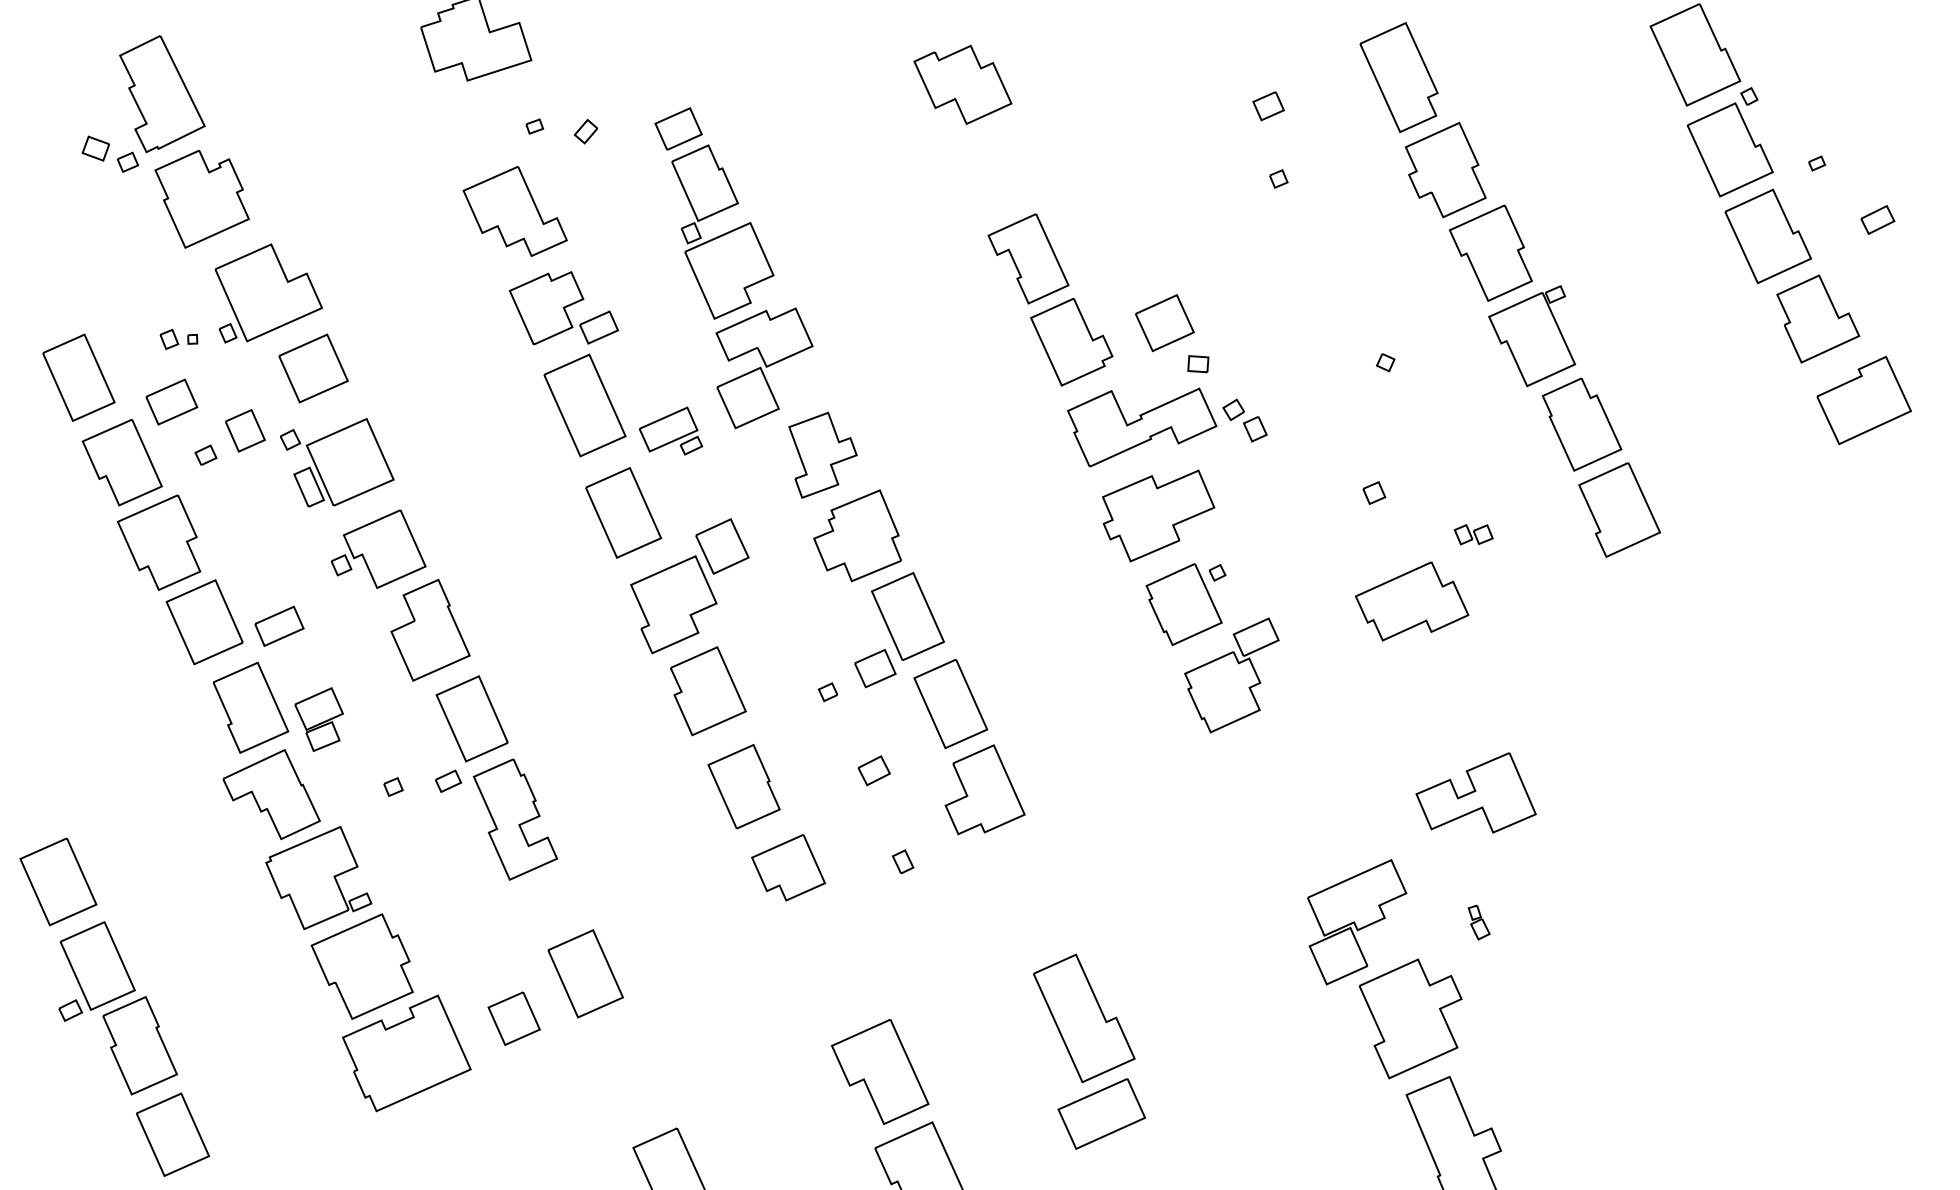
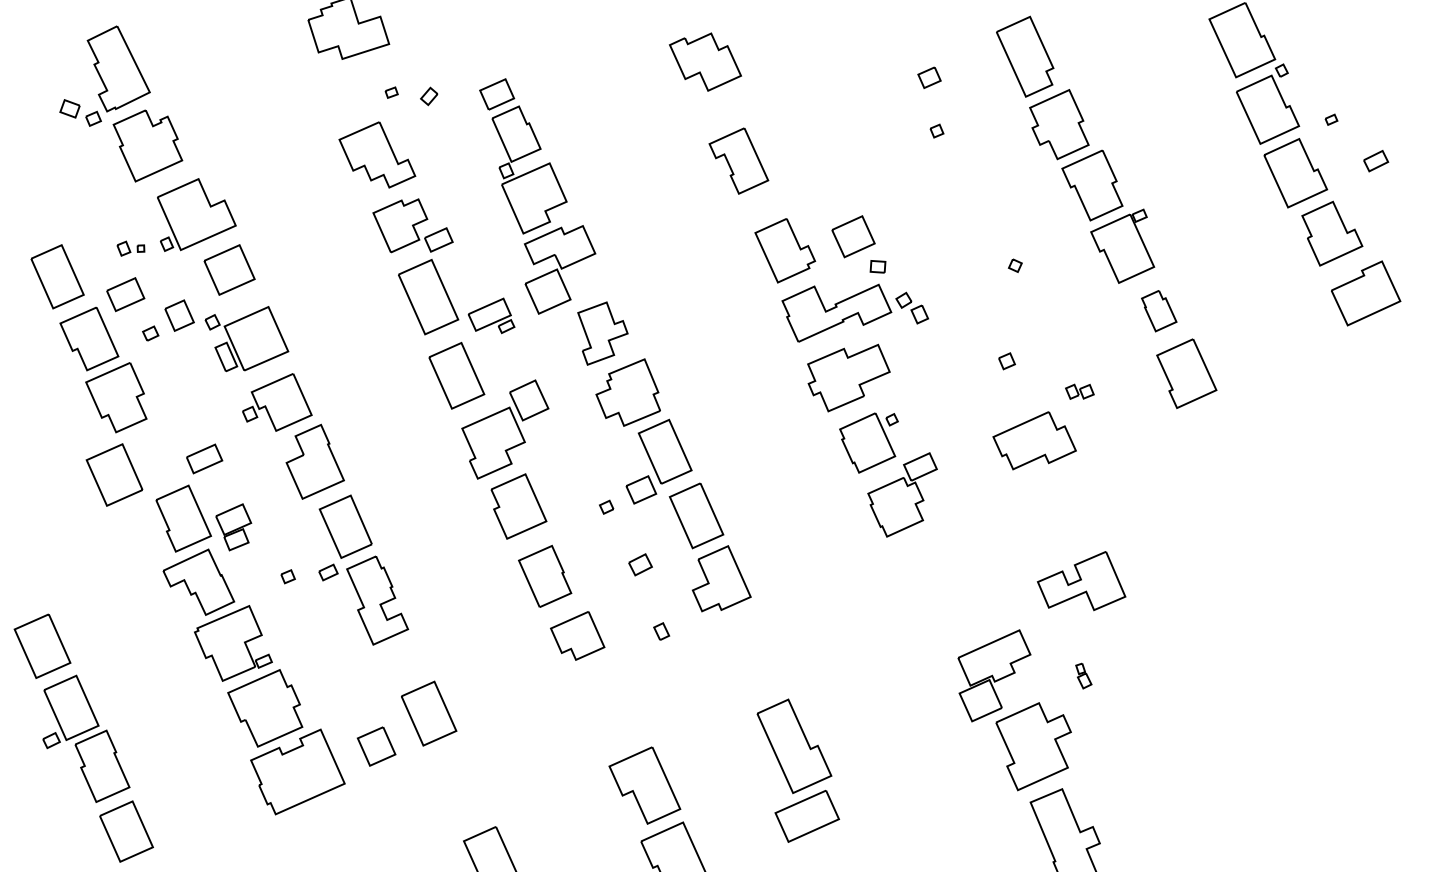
part: (1028, 258) -> (738, 160), moved
part: (1581, 424) -> (1158, 311), size x0.6
part: (204, 622) -> (114, 475), moved

